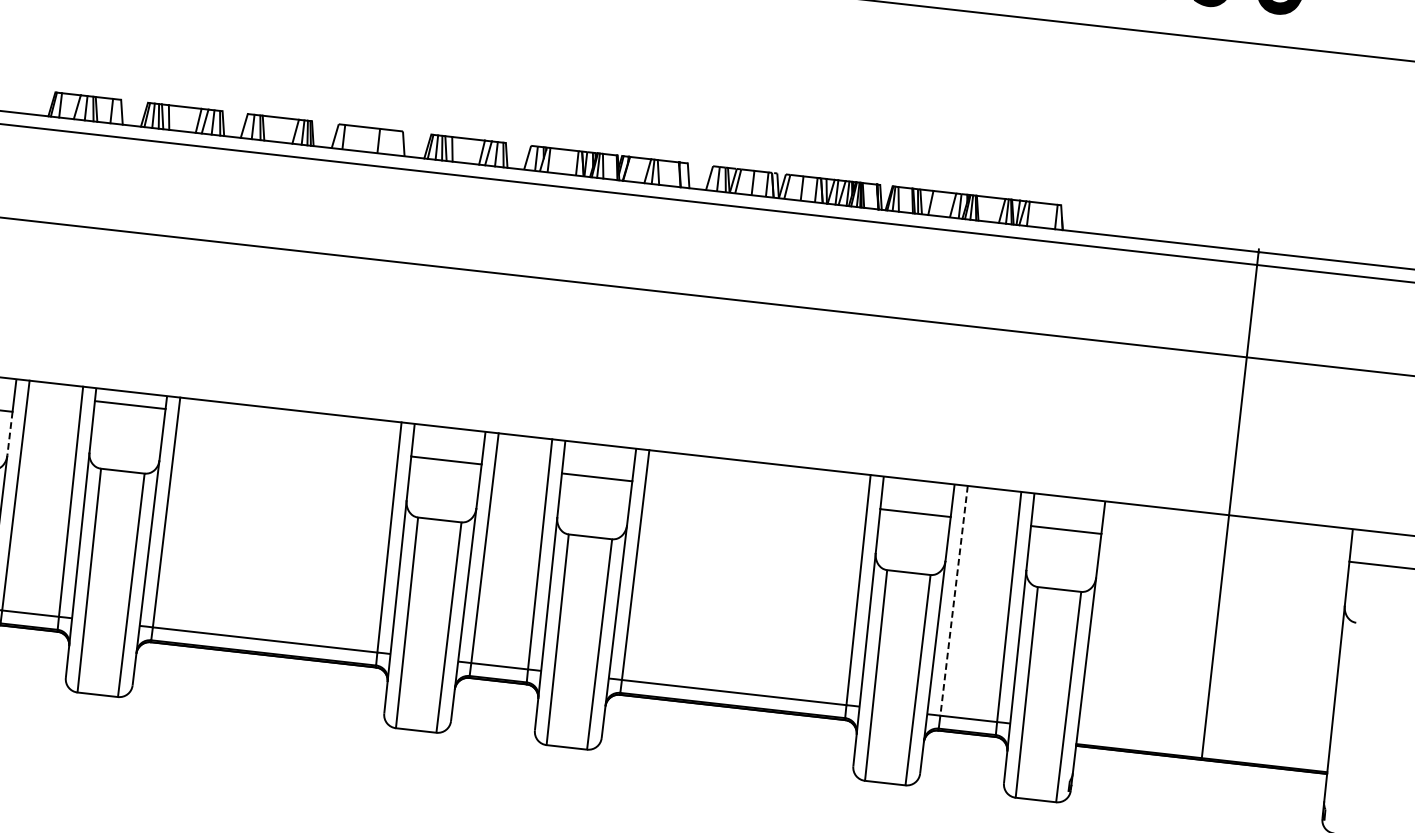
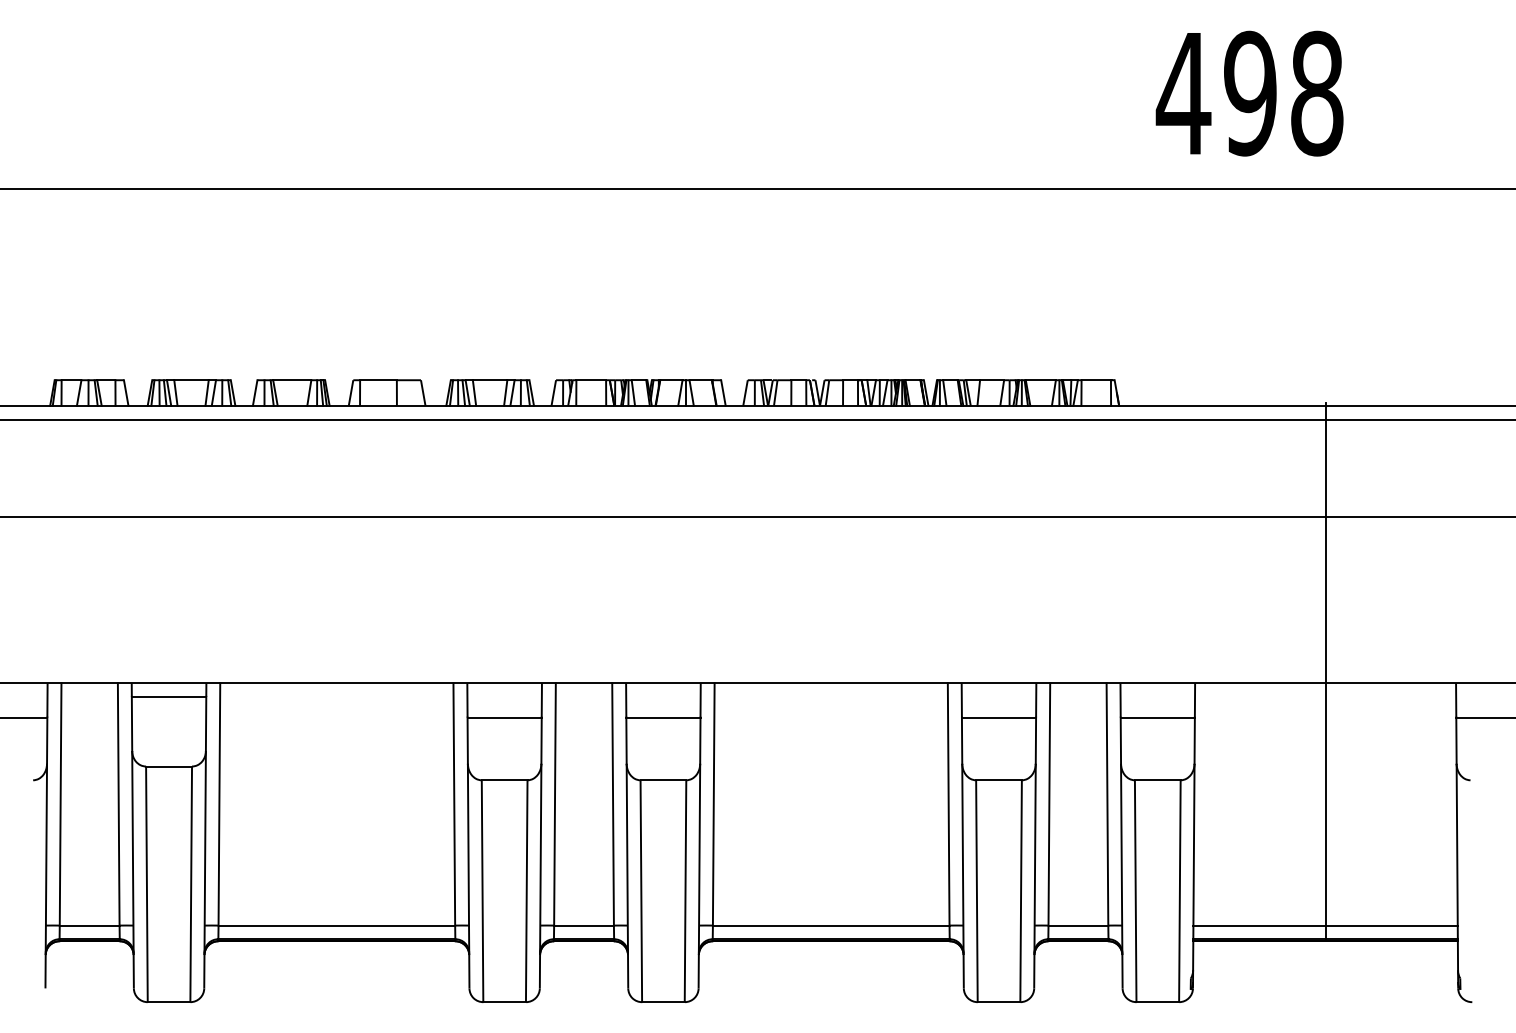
line: (10, 434) -> (47, 741), dashed -> solid
line: (954, 600) -> (1049, 804), dashed -> solid
line: (1203, 745) -> (1325, 925), added

